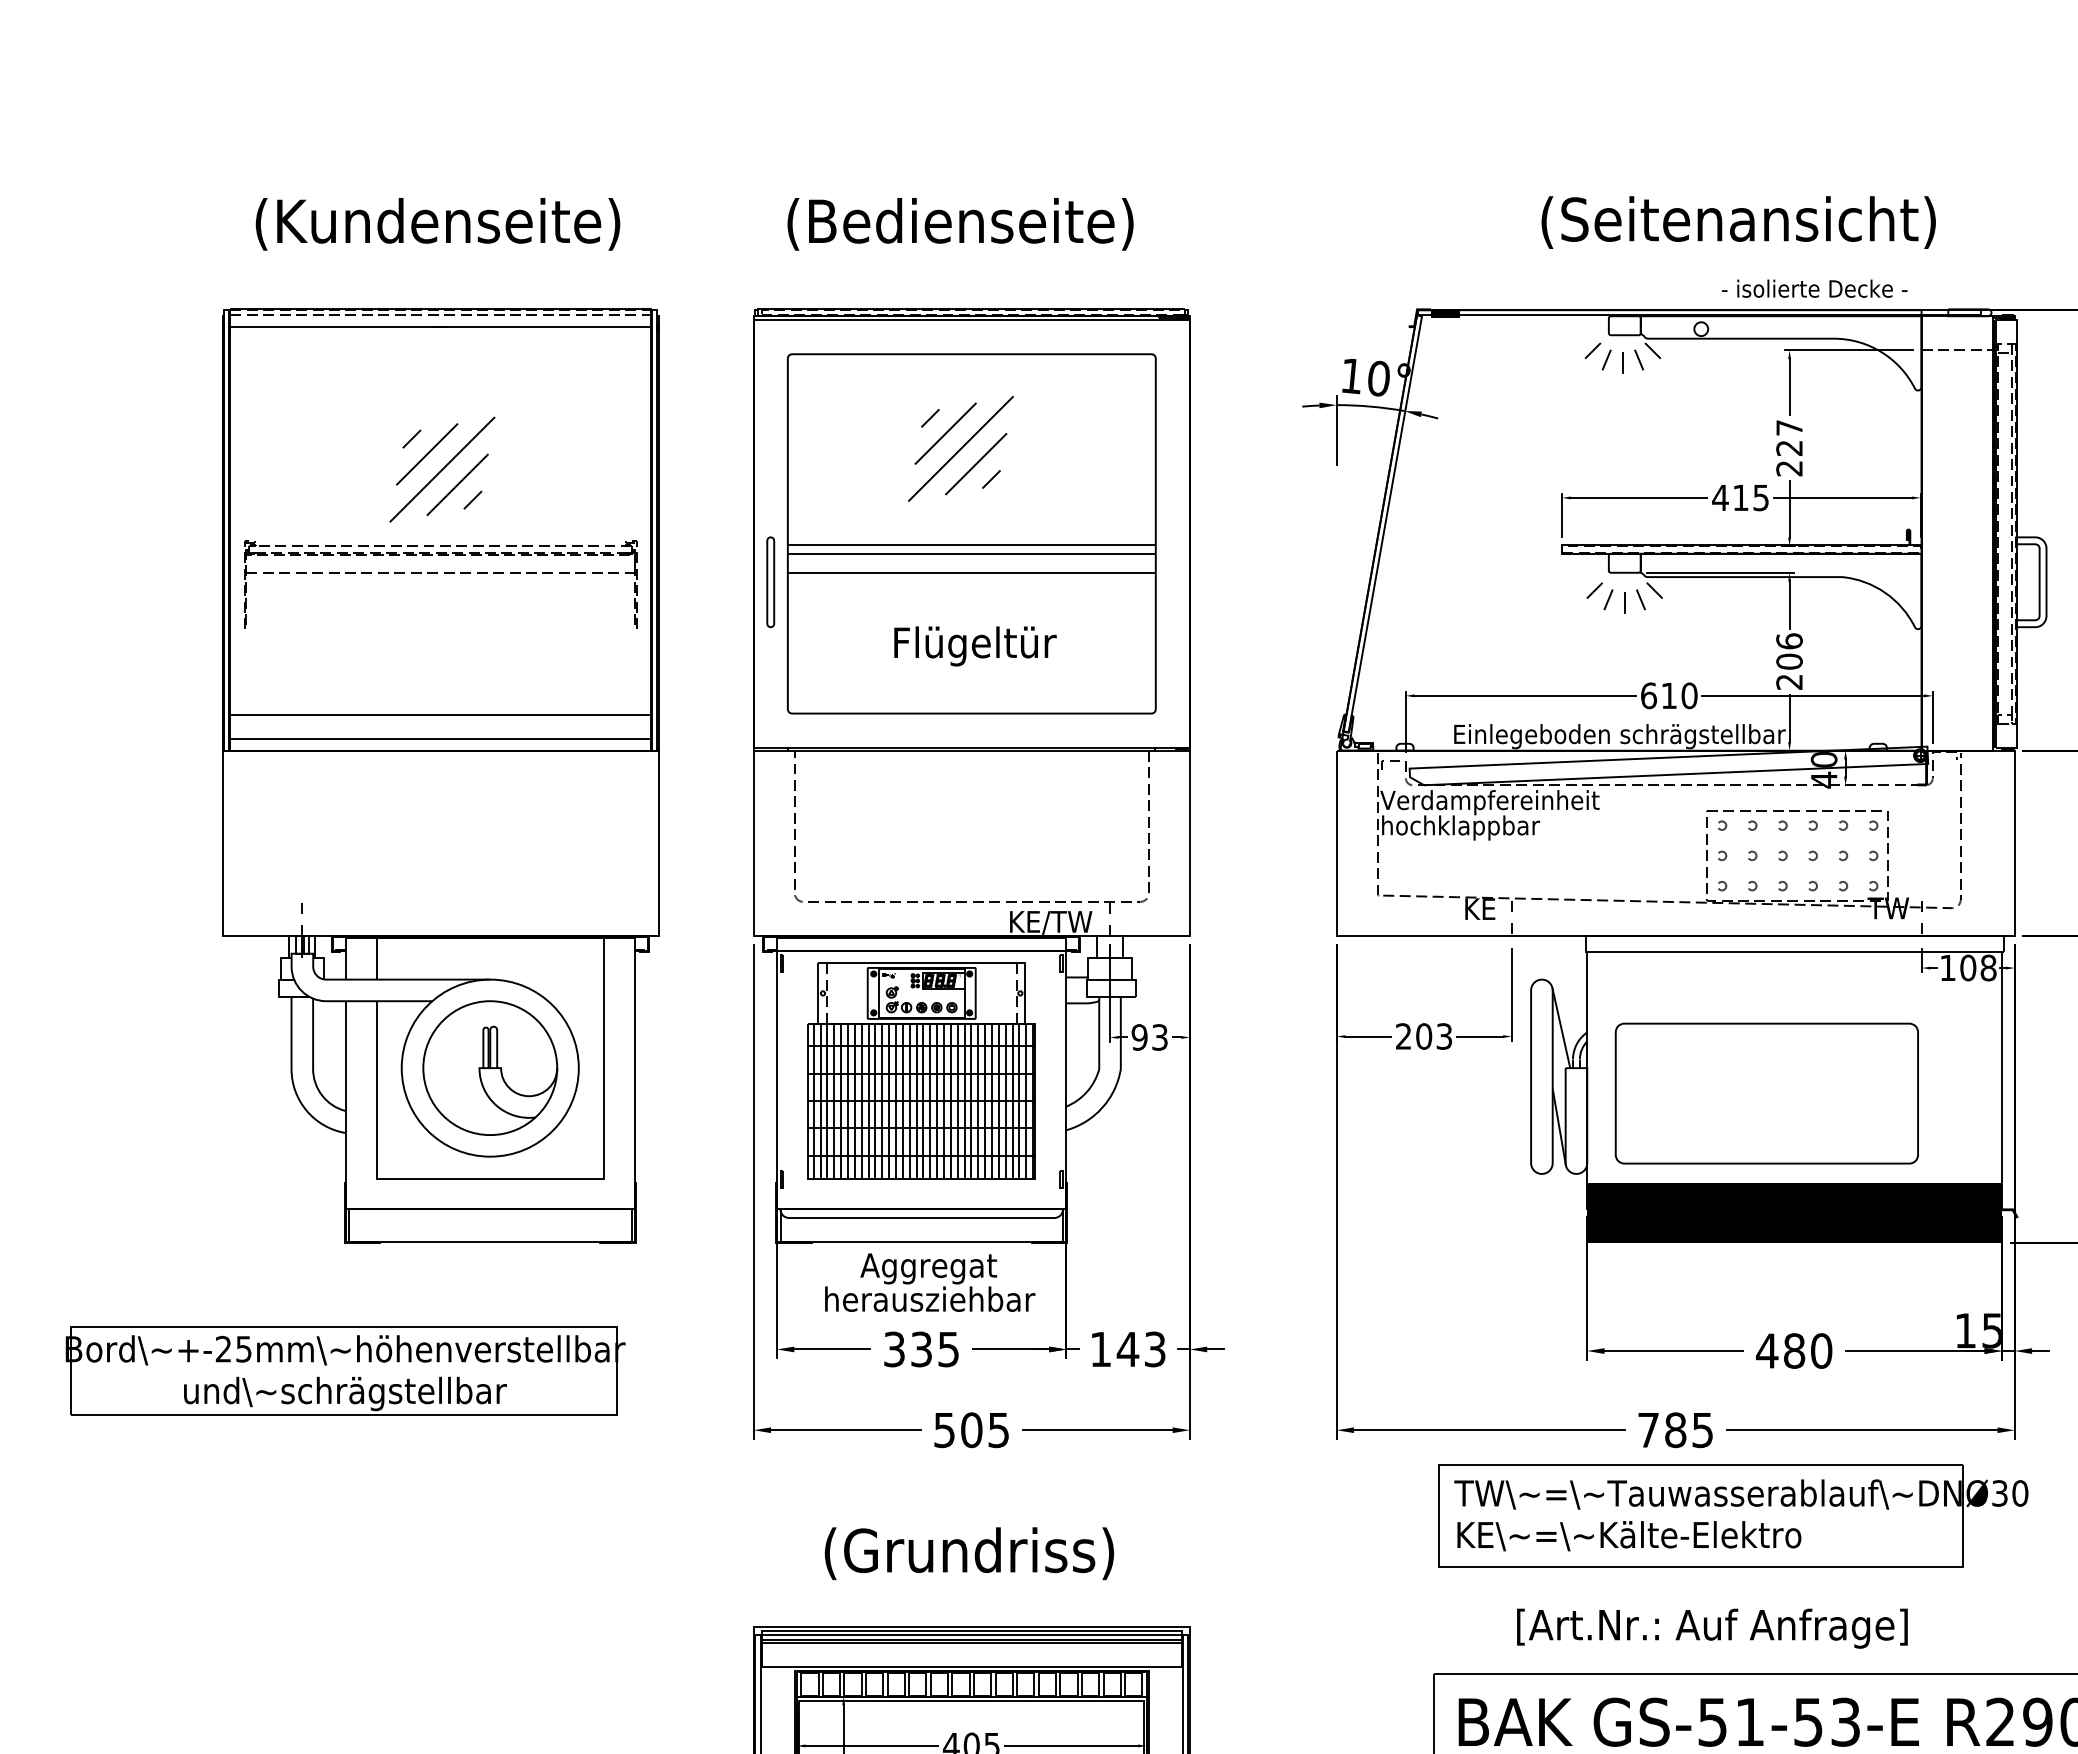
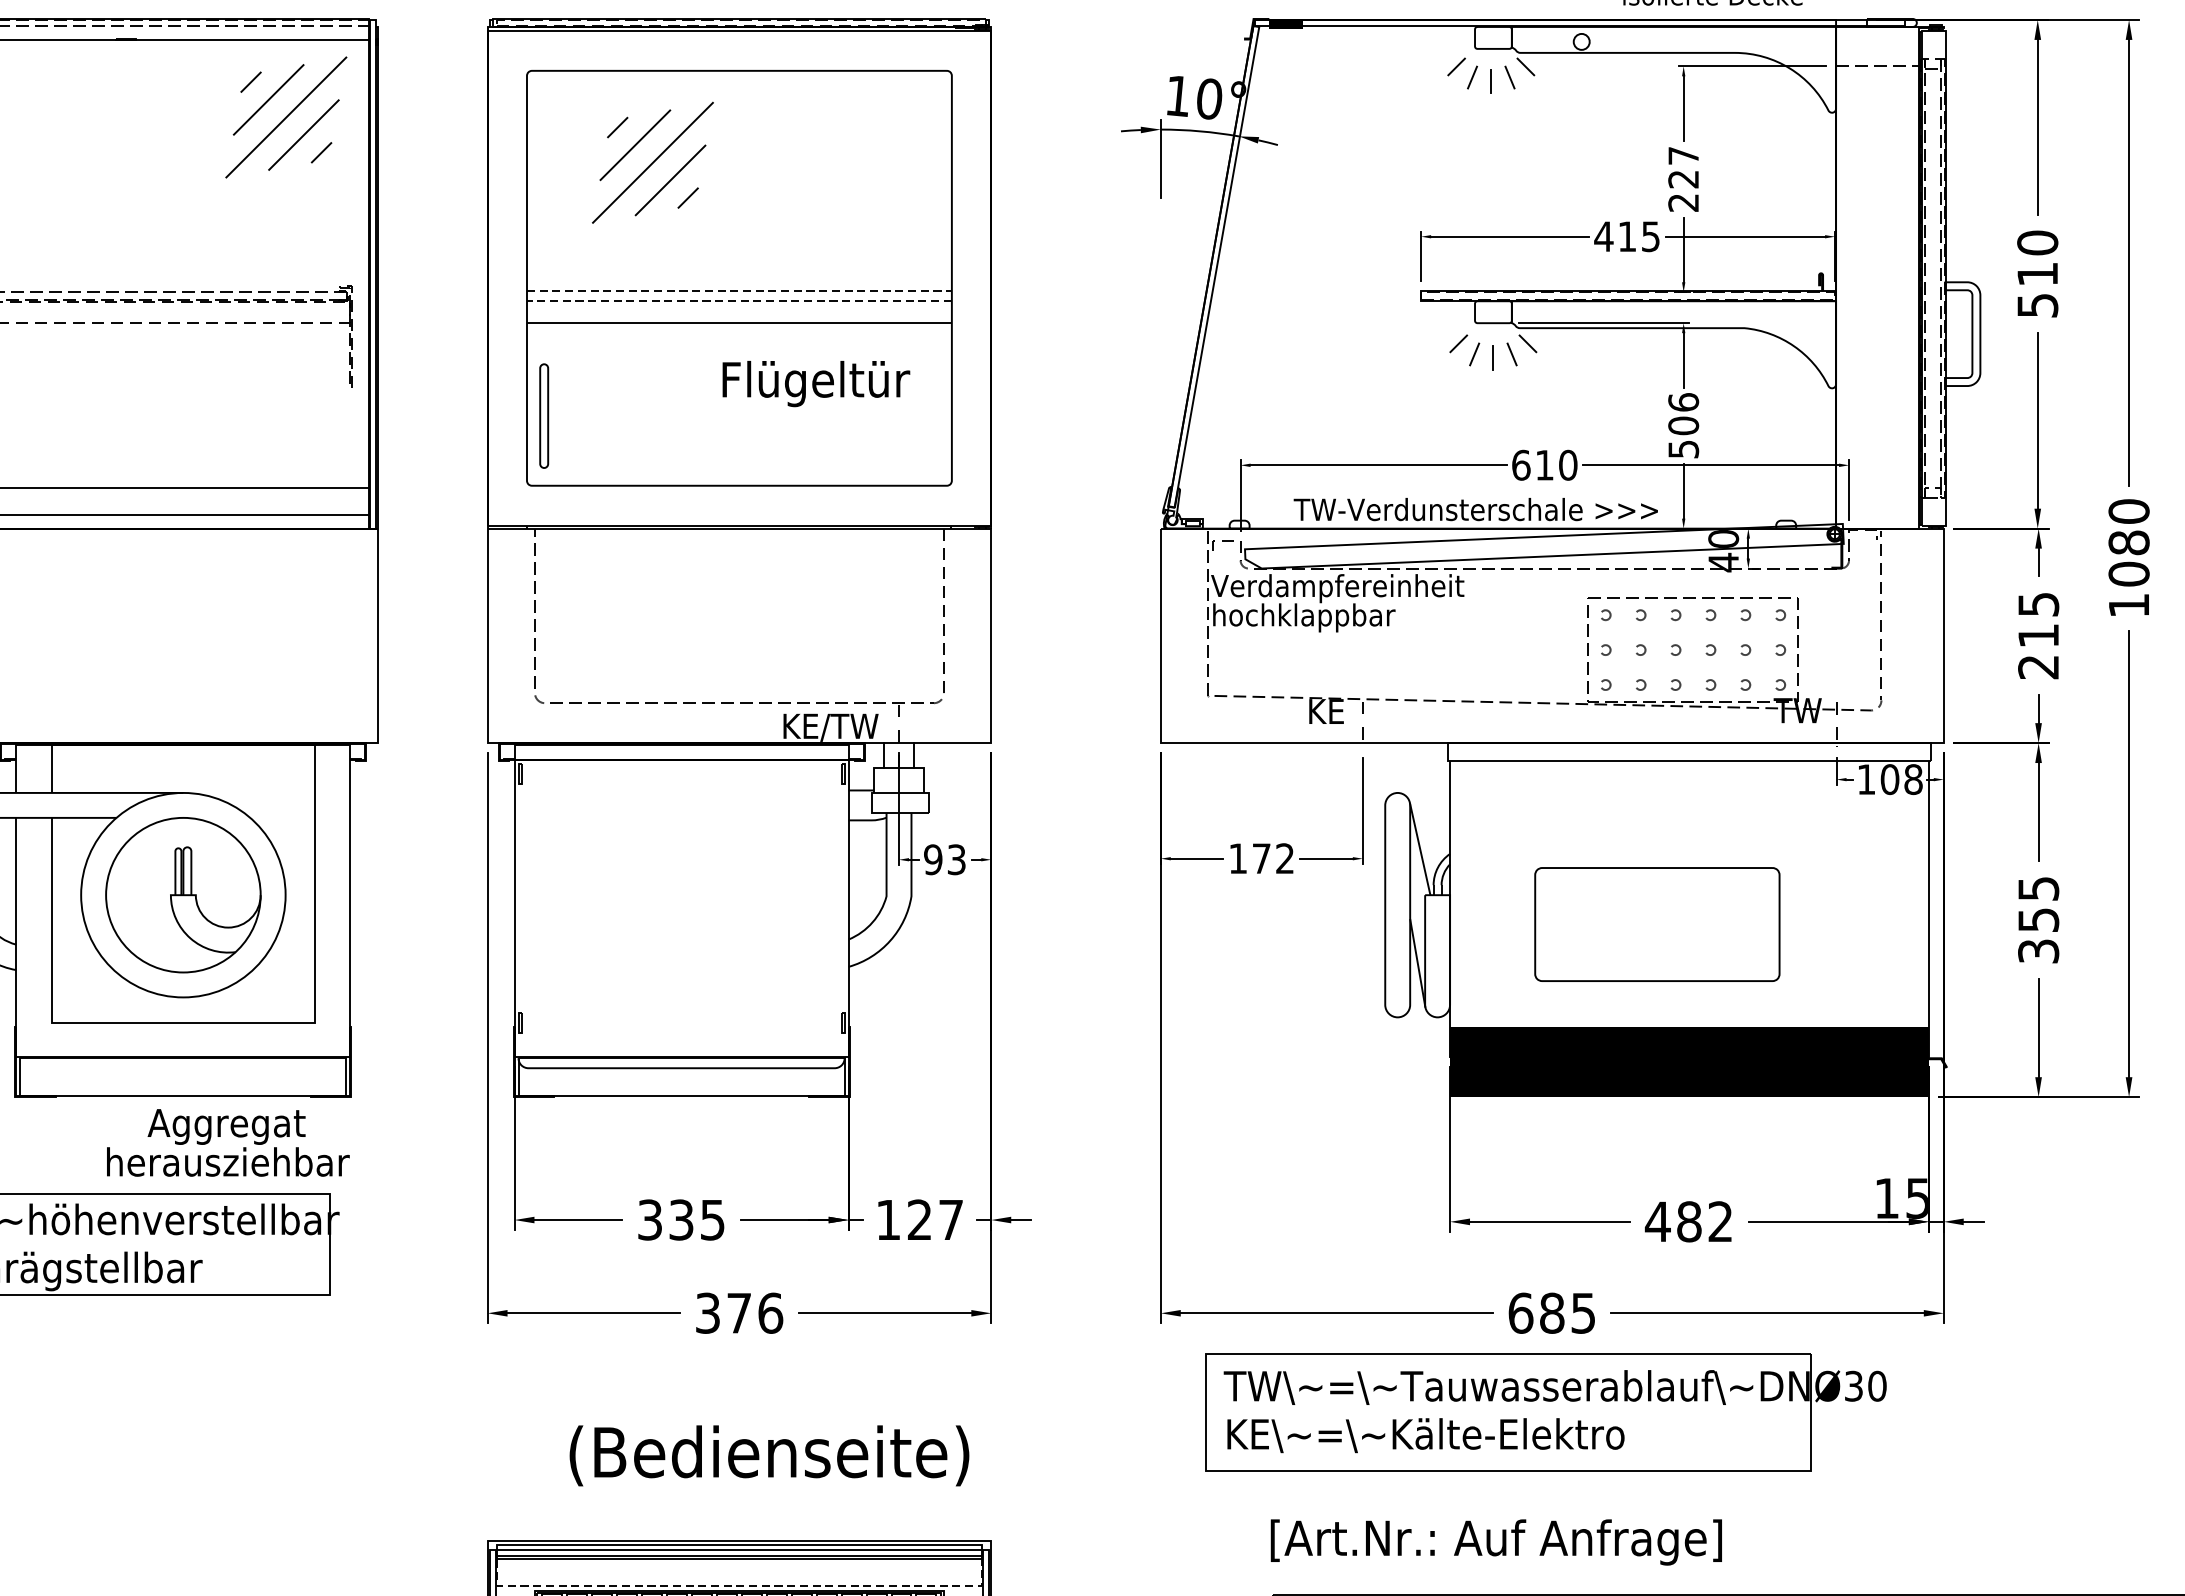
part: (960, 448) -> (652, 162), moved
part: (442, 469) -> (286, 117), moved
line: (971, 545) -> (739, 291), solid -> dashed
line: (971, 553) -> (739, 300), solid -> dashed
part: (770, 582) -> (543, 416), moved
text: (975, 646) -> (816, 384), moved
text: (1789, 681) -> (1683, 448), 206 -> 506
text: (1618, 736) -> (1486, 512), Einlegeboden schrägstellbar -> TW-Verdunsterschale >>>
text: (1424, 1036) -> (1262, 858), 203 -> 172
part: (921, 1070) -> (681, 897), removed
part: (1766, 1093) -> (1657, 924), size x0.7
text: (930, 1282) -> (228, 1142), moved
text: (1140, 1349) -> (934, 1220), 143 -> 127
text: (1821, 1350) -> (1720, 1221), 480 -> 482
text: (972, 1430) -> (740, 1313), 505 -> 376
text: (1648, 1430) -> (1520, 1313), 785 -> 685
part: (1733, 1515) -> (1546, 1411), moved
text: (1007, 1553) -> (780, 1455), (Grundriss) -> (Bedienseite)
text: (1712, 1628) -> (1496, 1542), moved
line: (972, 1666) -> (740, 1586), solid -> dashed

